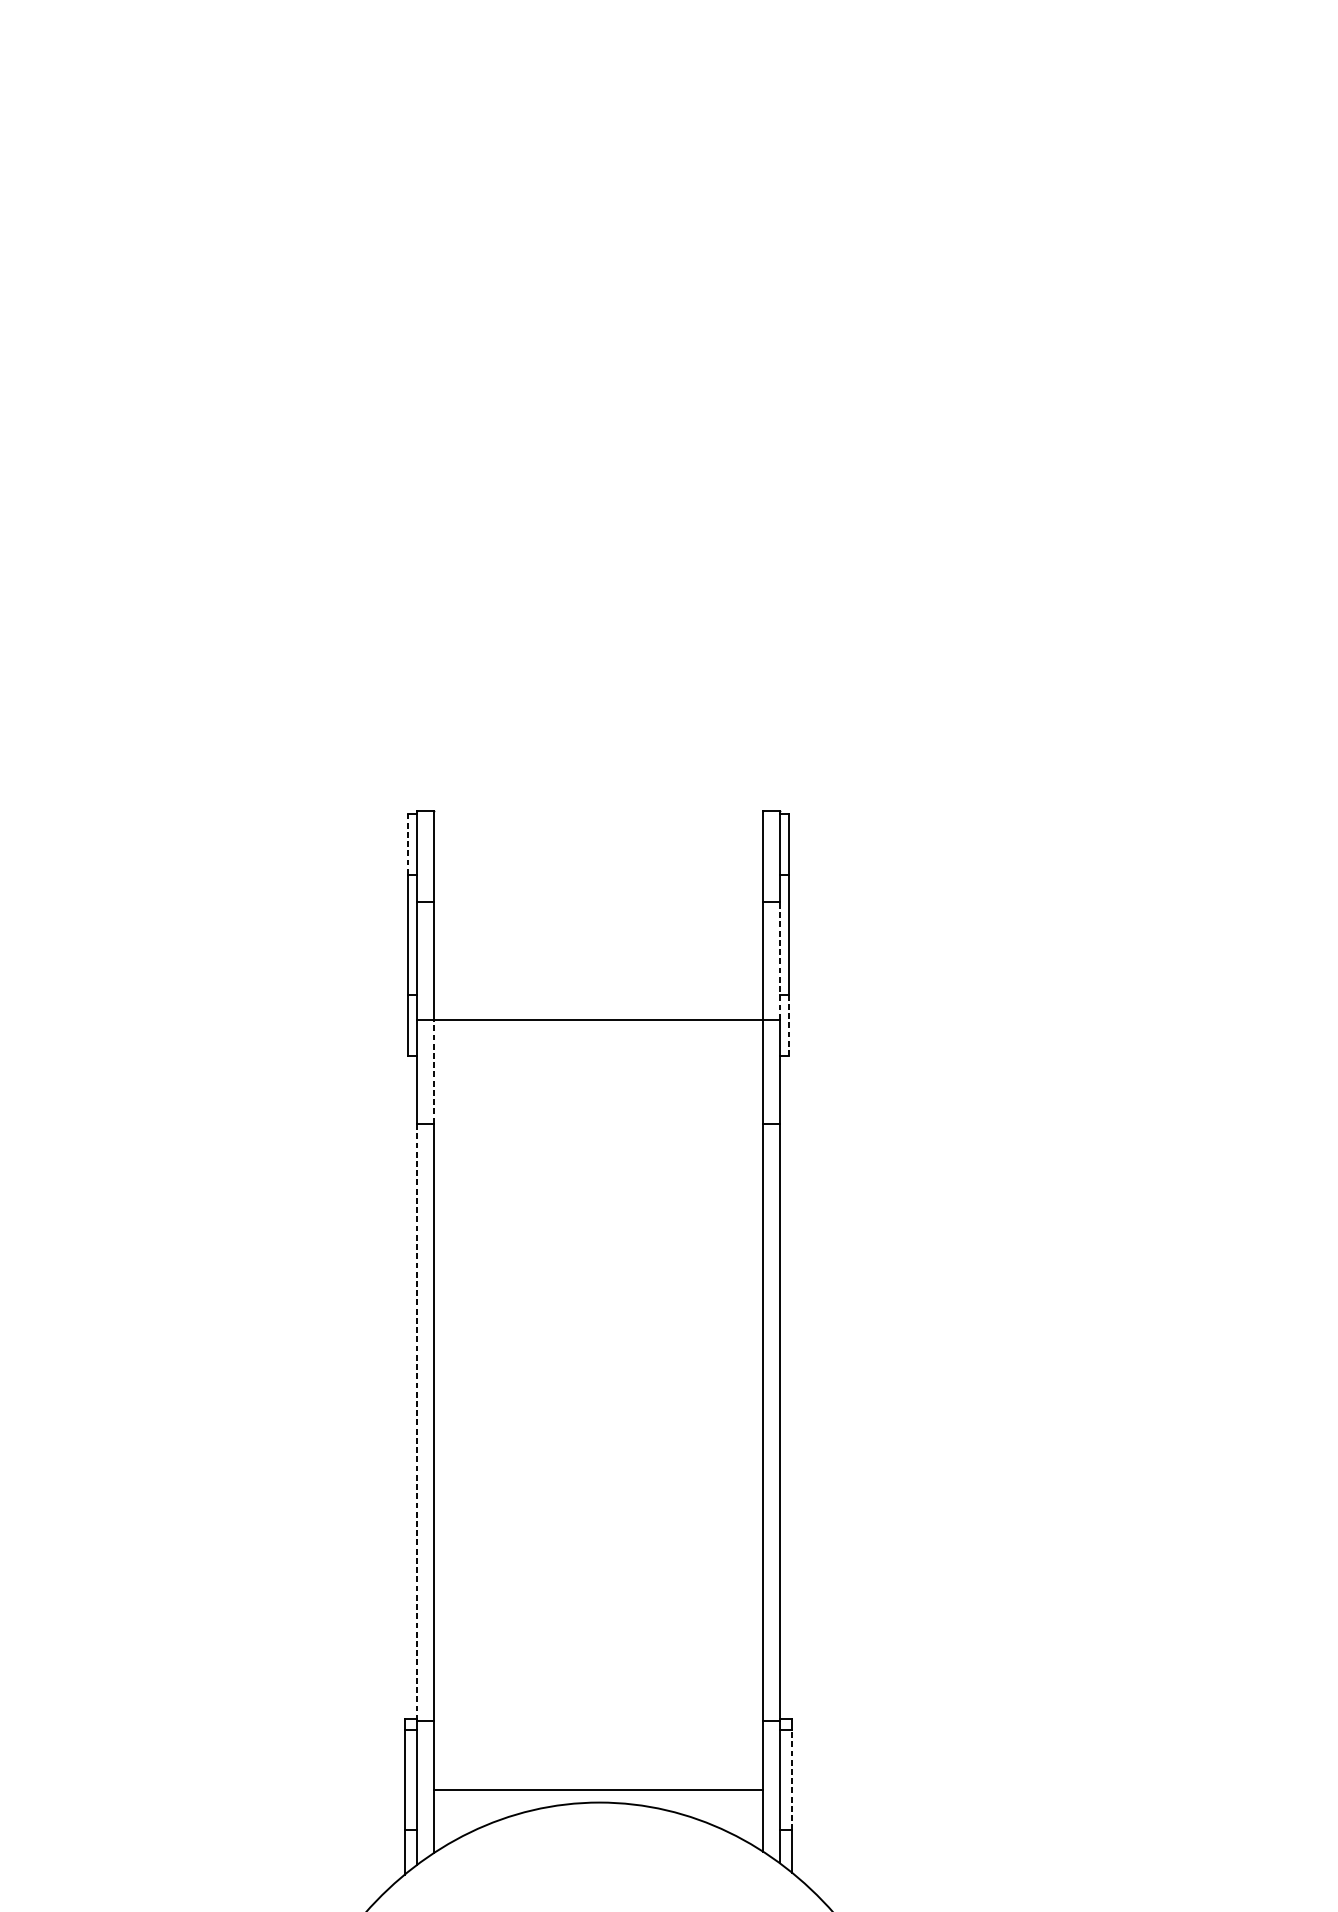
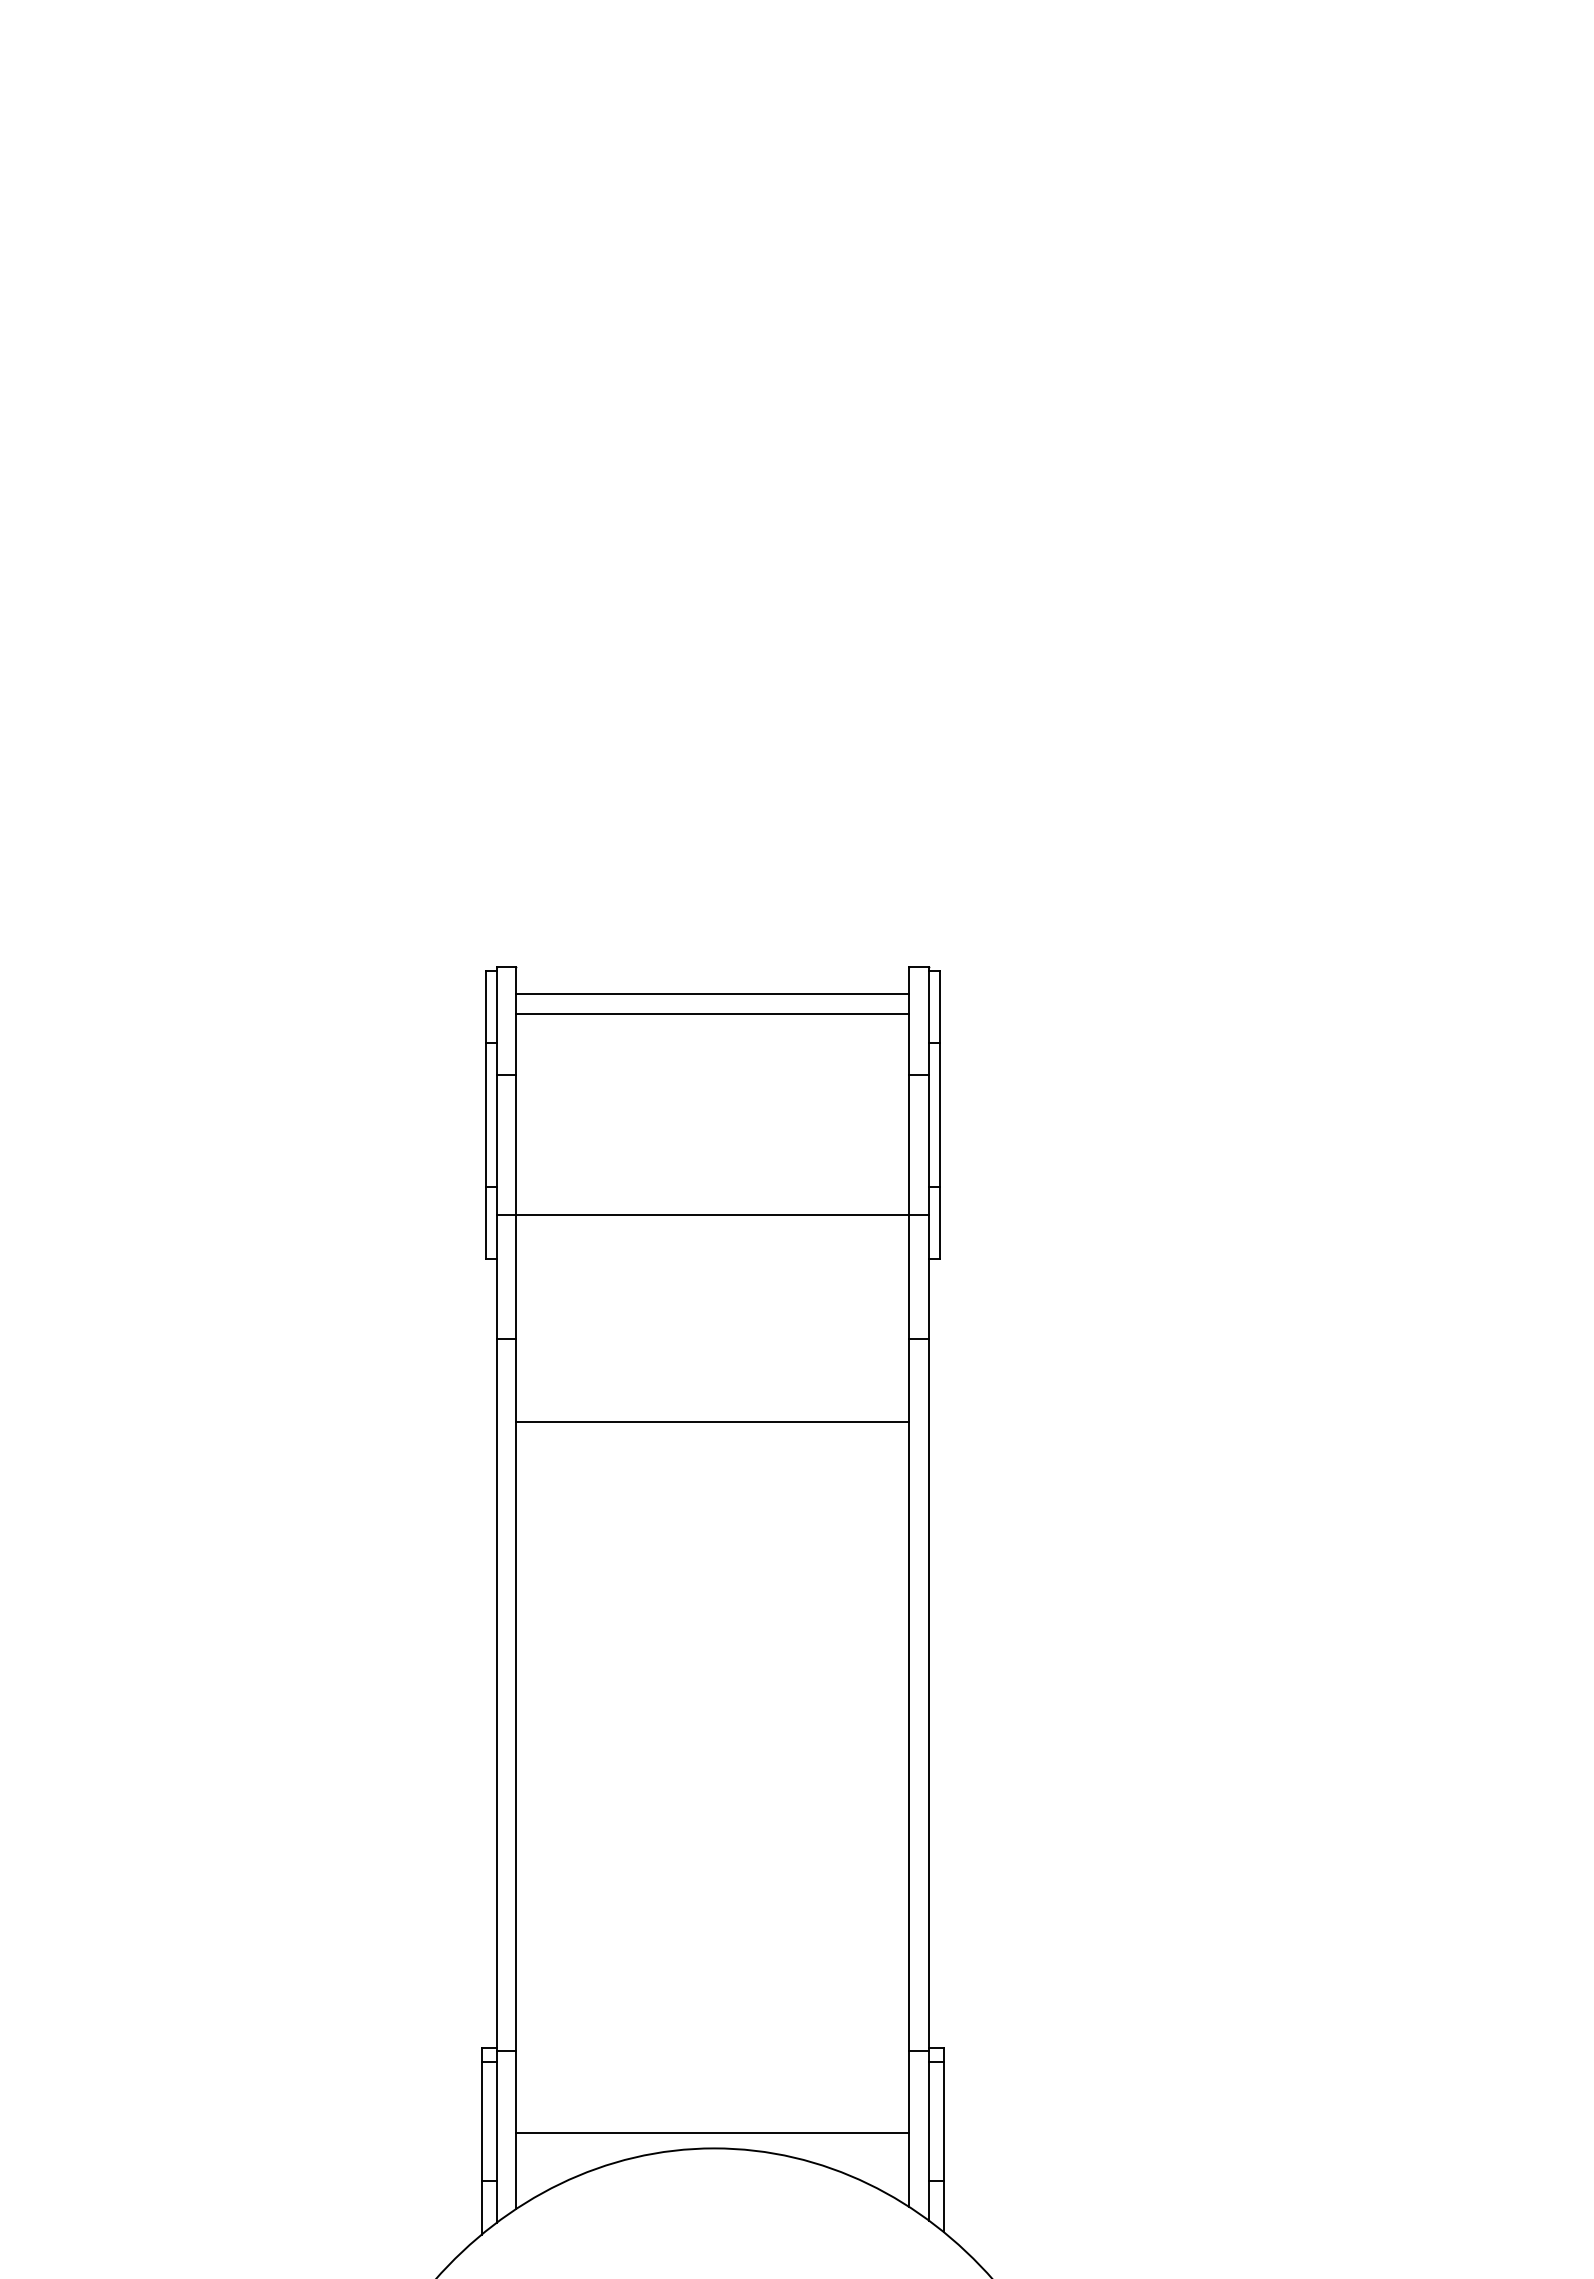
line: (598, 834) -> (712, 994), added
line: (408, 844) -> (486, 1006), dashed -> solid
line: (598, 850) -> (712, 1013), added
line: (779, 960) -> (928, 1144), dashed -> solid
line: (788, 1025) -> (939, 1222), dashed -> solid
line: (433, 1071) -> (516, 1277), dashed -> solid
line: (598, 1192) -> (712, 1421), added
line: (416, 1421) -> (496, 1694), dashed -> solid
line: (791, 1779) -> (943, 2121), dashed -> solid

